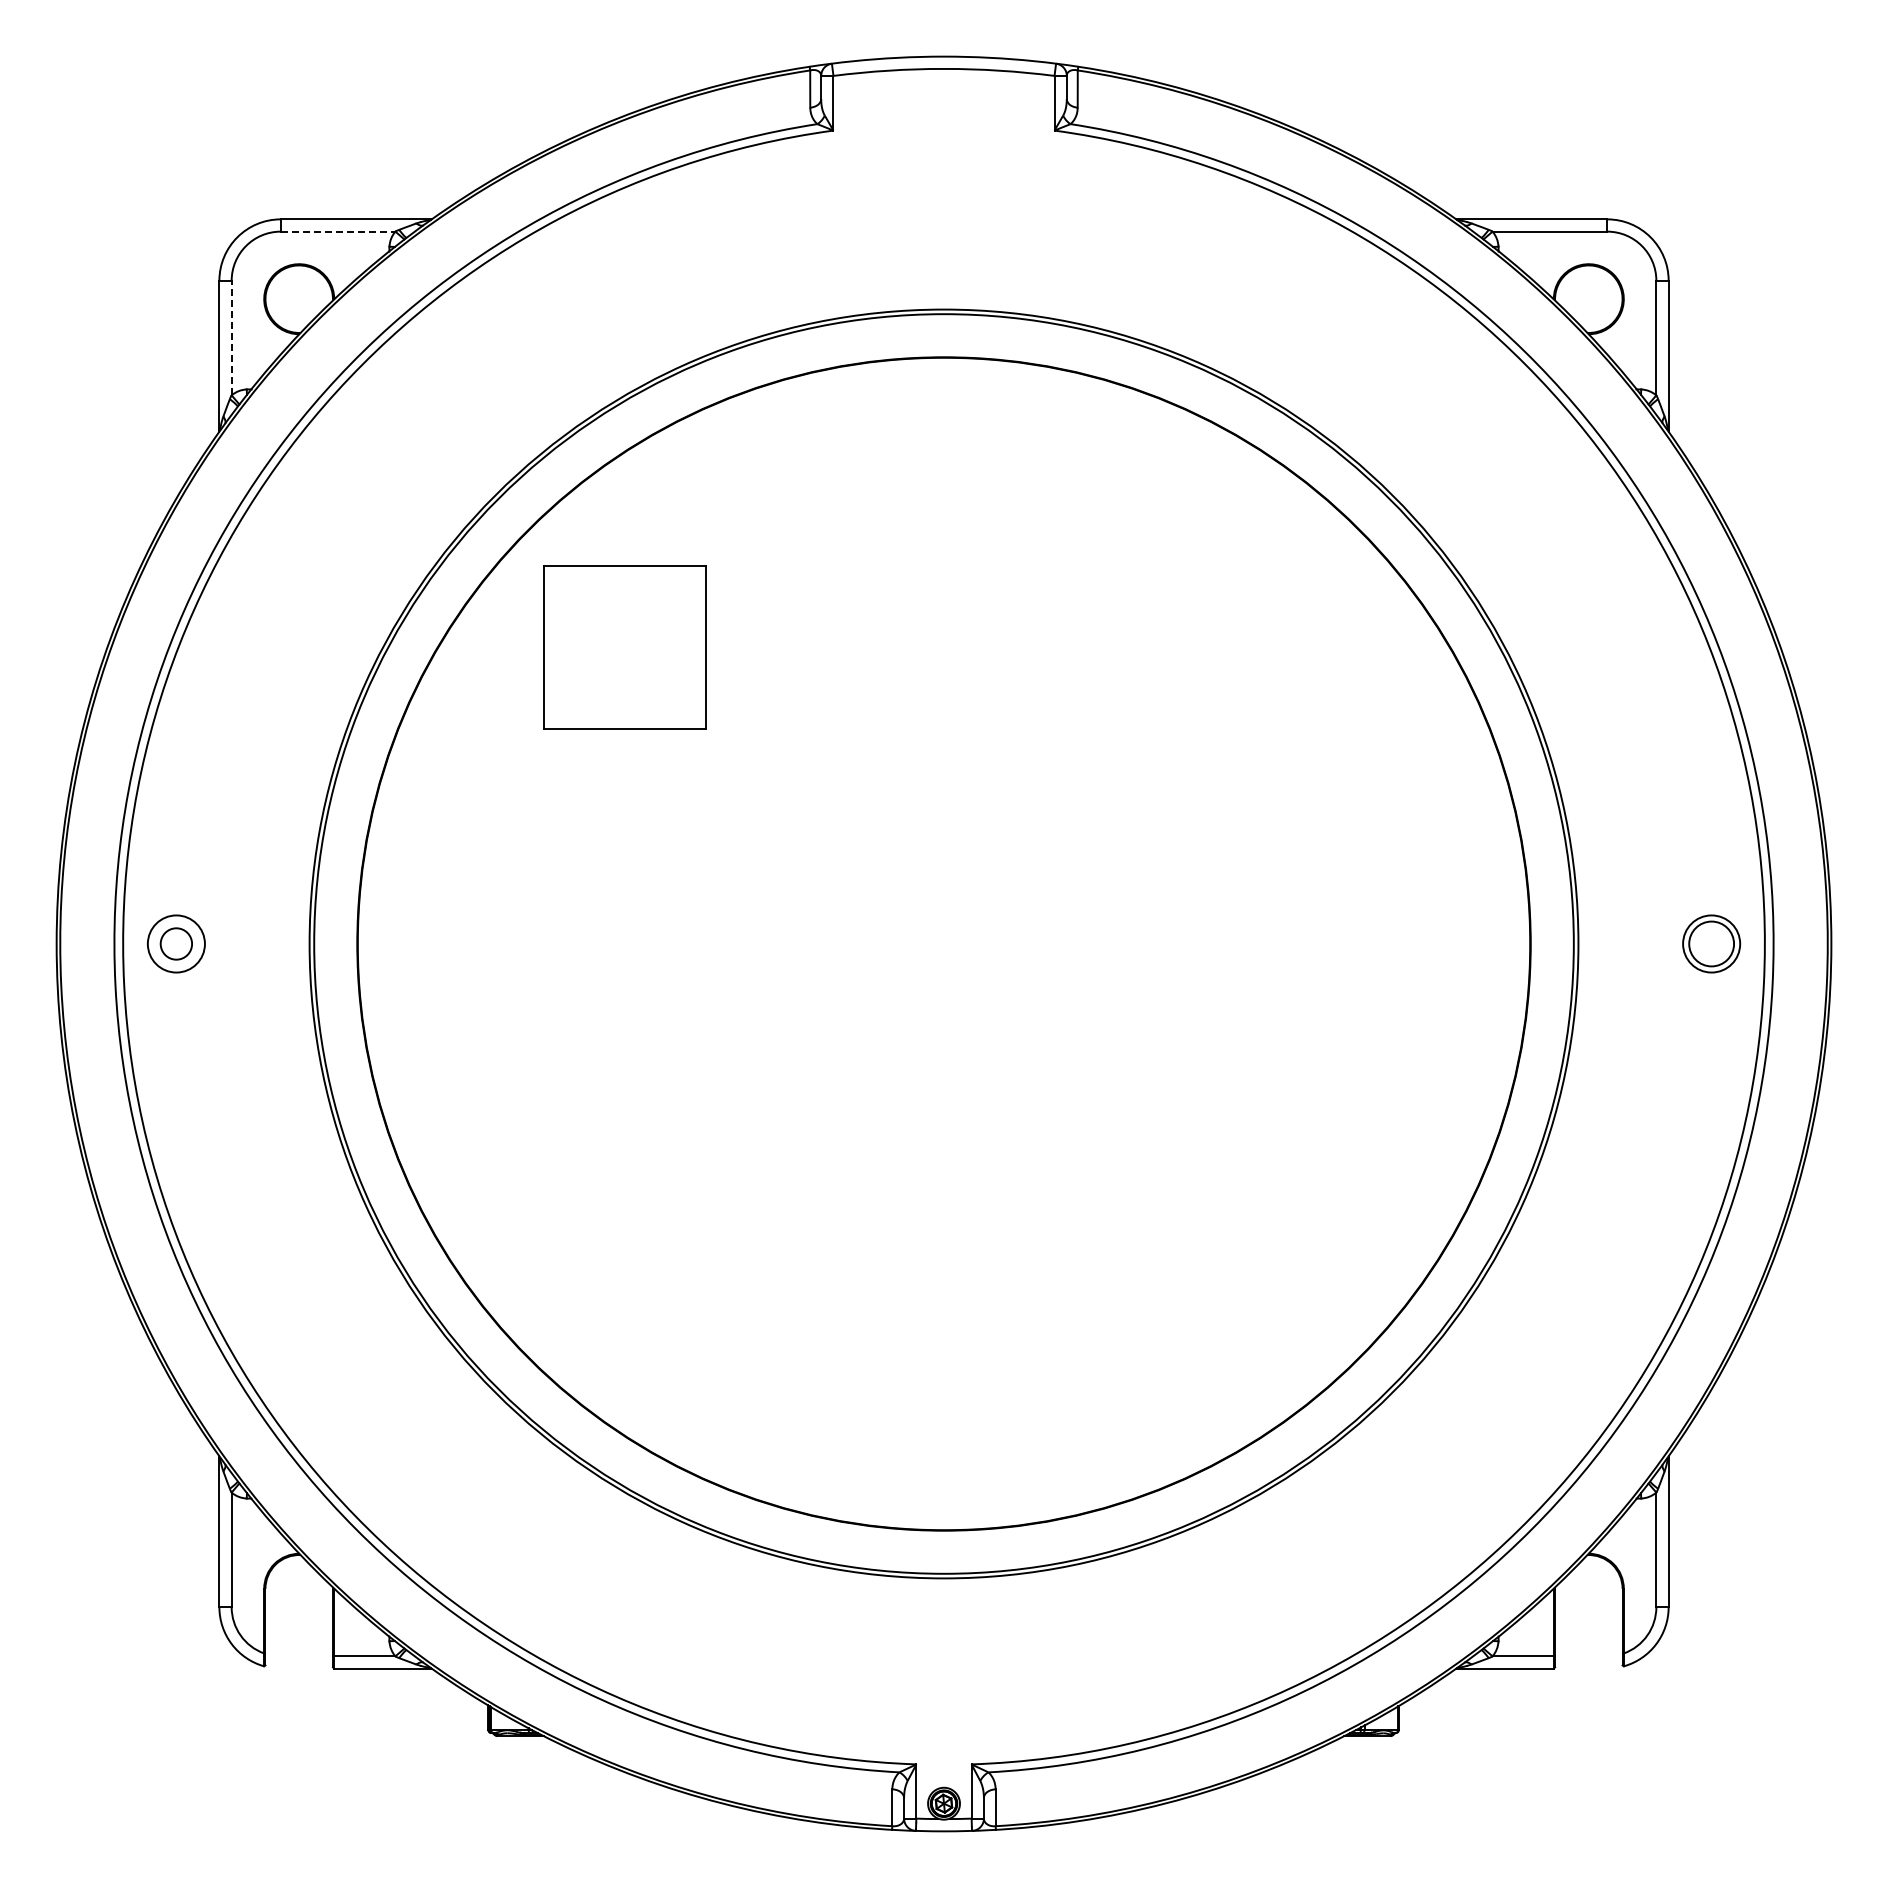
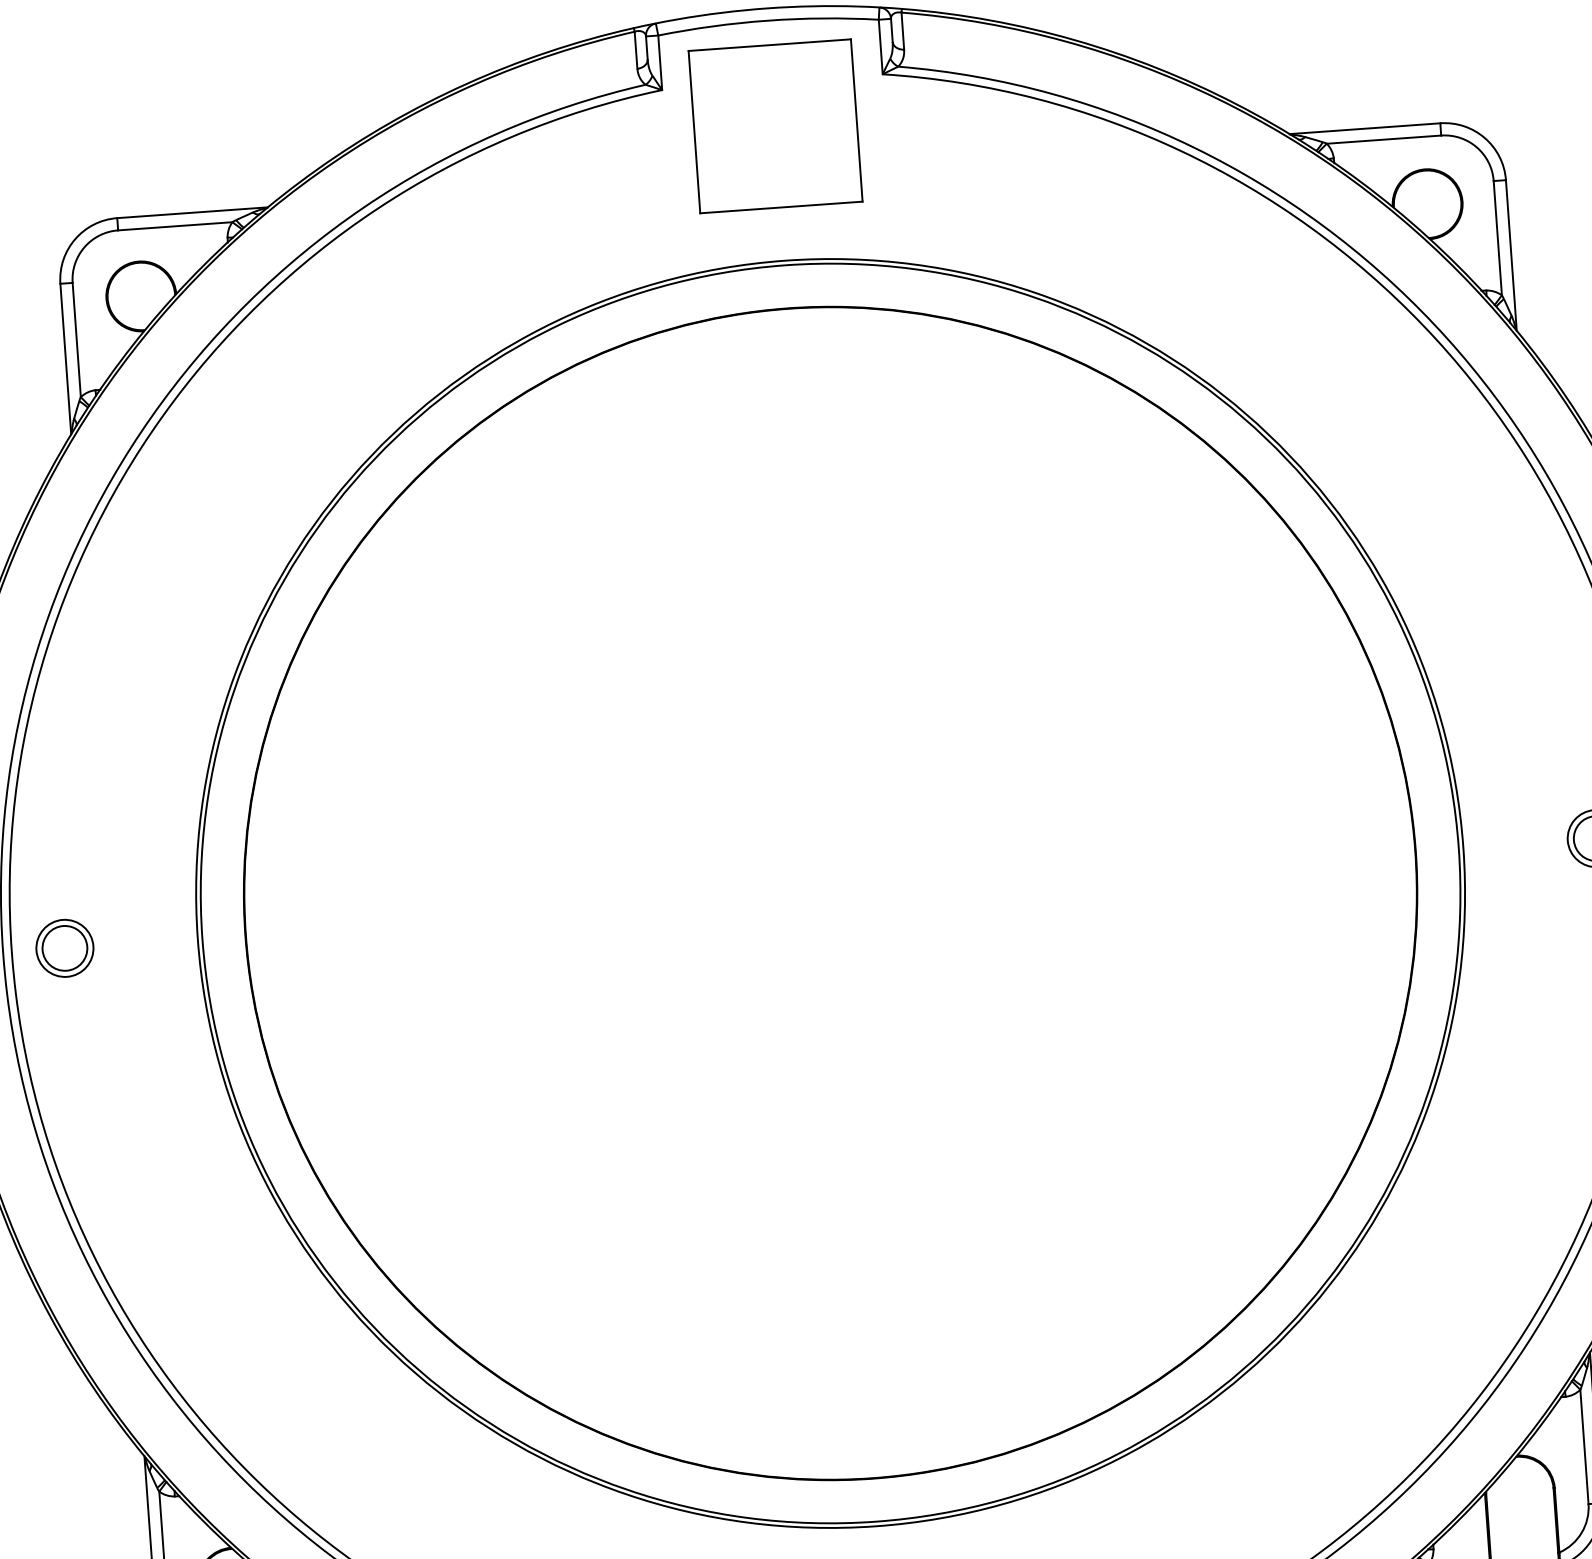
line: (338, 231) -> (175, 226), dashed -> solid
line: (231, 337) -> (76, 339), dashed -> solid
part: (624, 647) -> (775, 126), moved
circle: (176, 943) -> (65, 947), size x1.43

